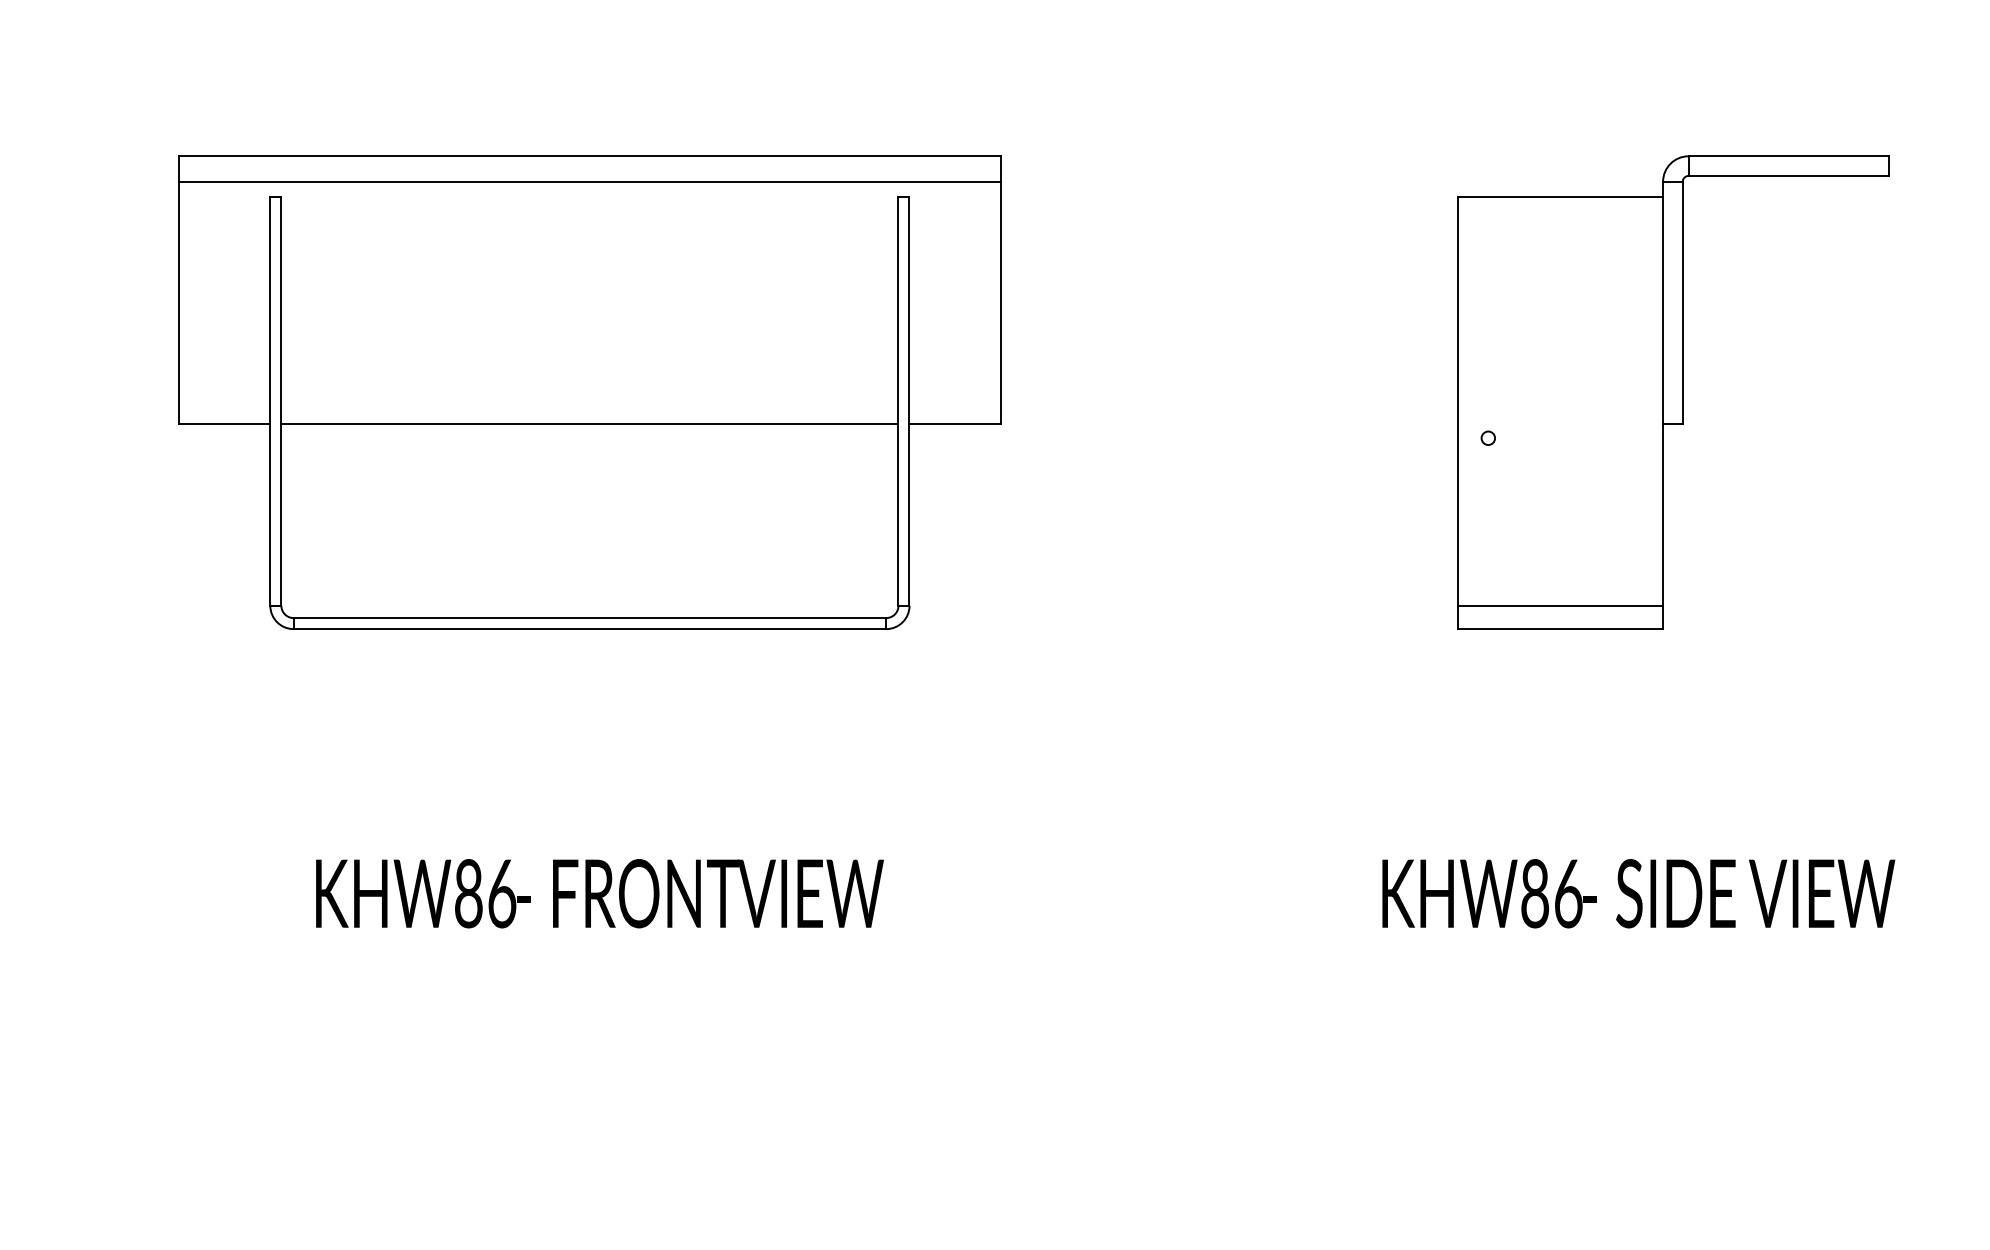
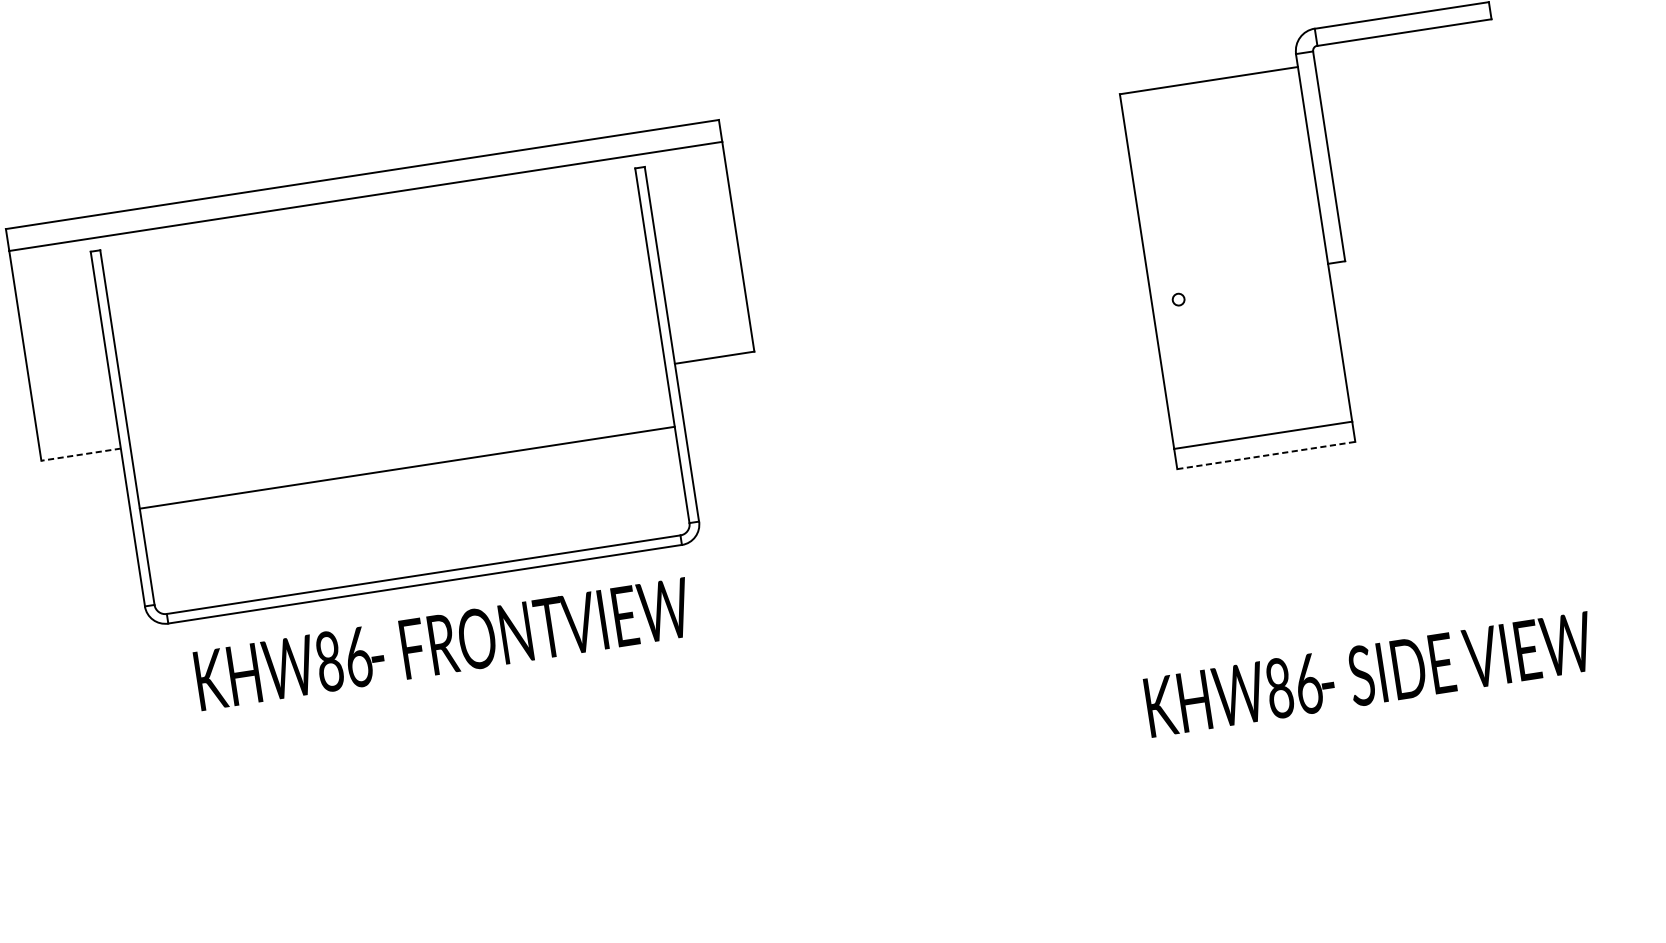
line: (224, 423) -> (81, 454), solid -> dashed
line: (589, 423) -> (406, 467), moved
line: (1560, 629) -> (1266, 455), solid -> dashed
text: (599, 893) -> (442, 644), moved

